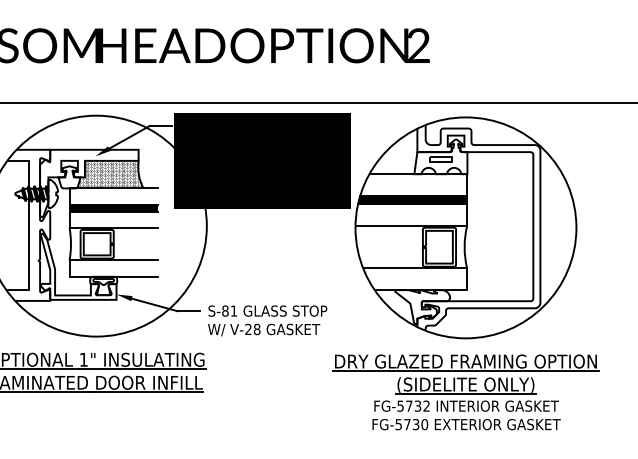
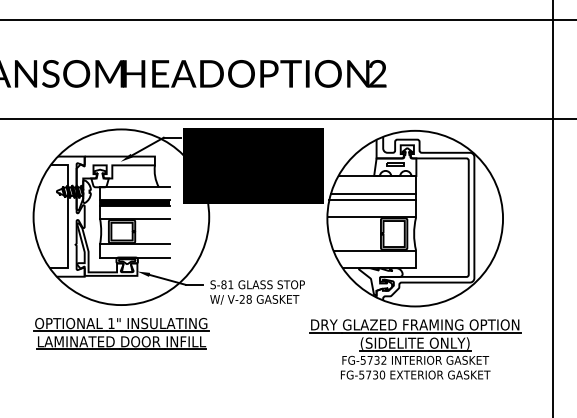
hatch: (110, 173) -> (132, 175), removed
fill: (412, 200) -> (372, 196), removed

